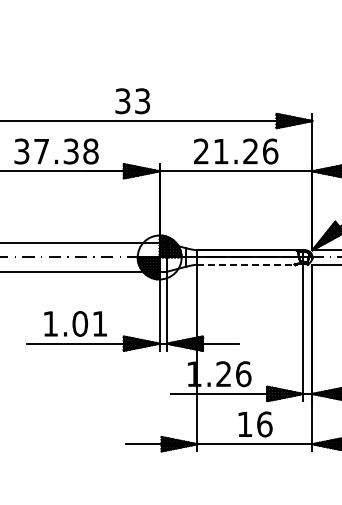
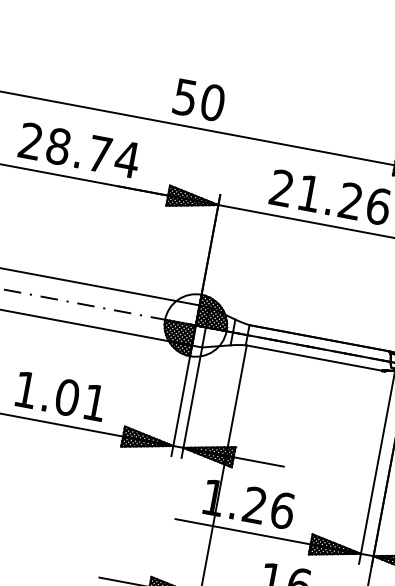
text: (133, 101) -> (200, 100), 33 -> 50
text: (56, 151) -> (79, 150), 37.38 -> 28.74
line: (246, 264) -> (315, 357), dashed -> solid

